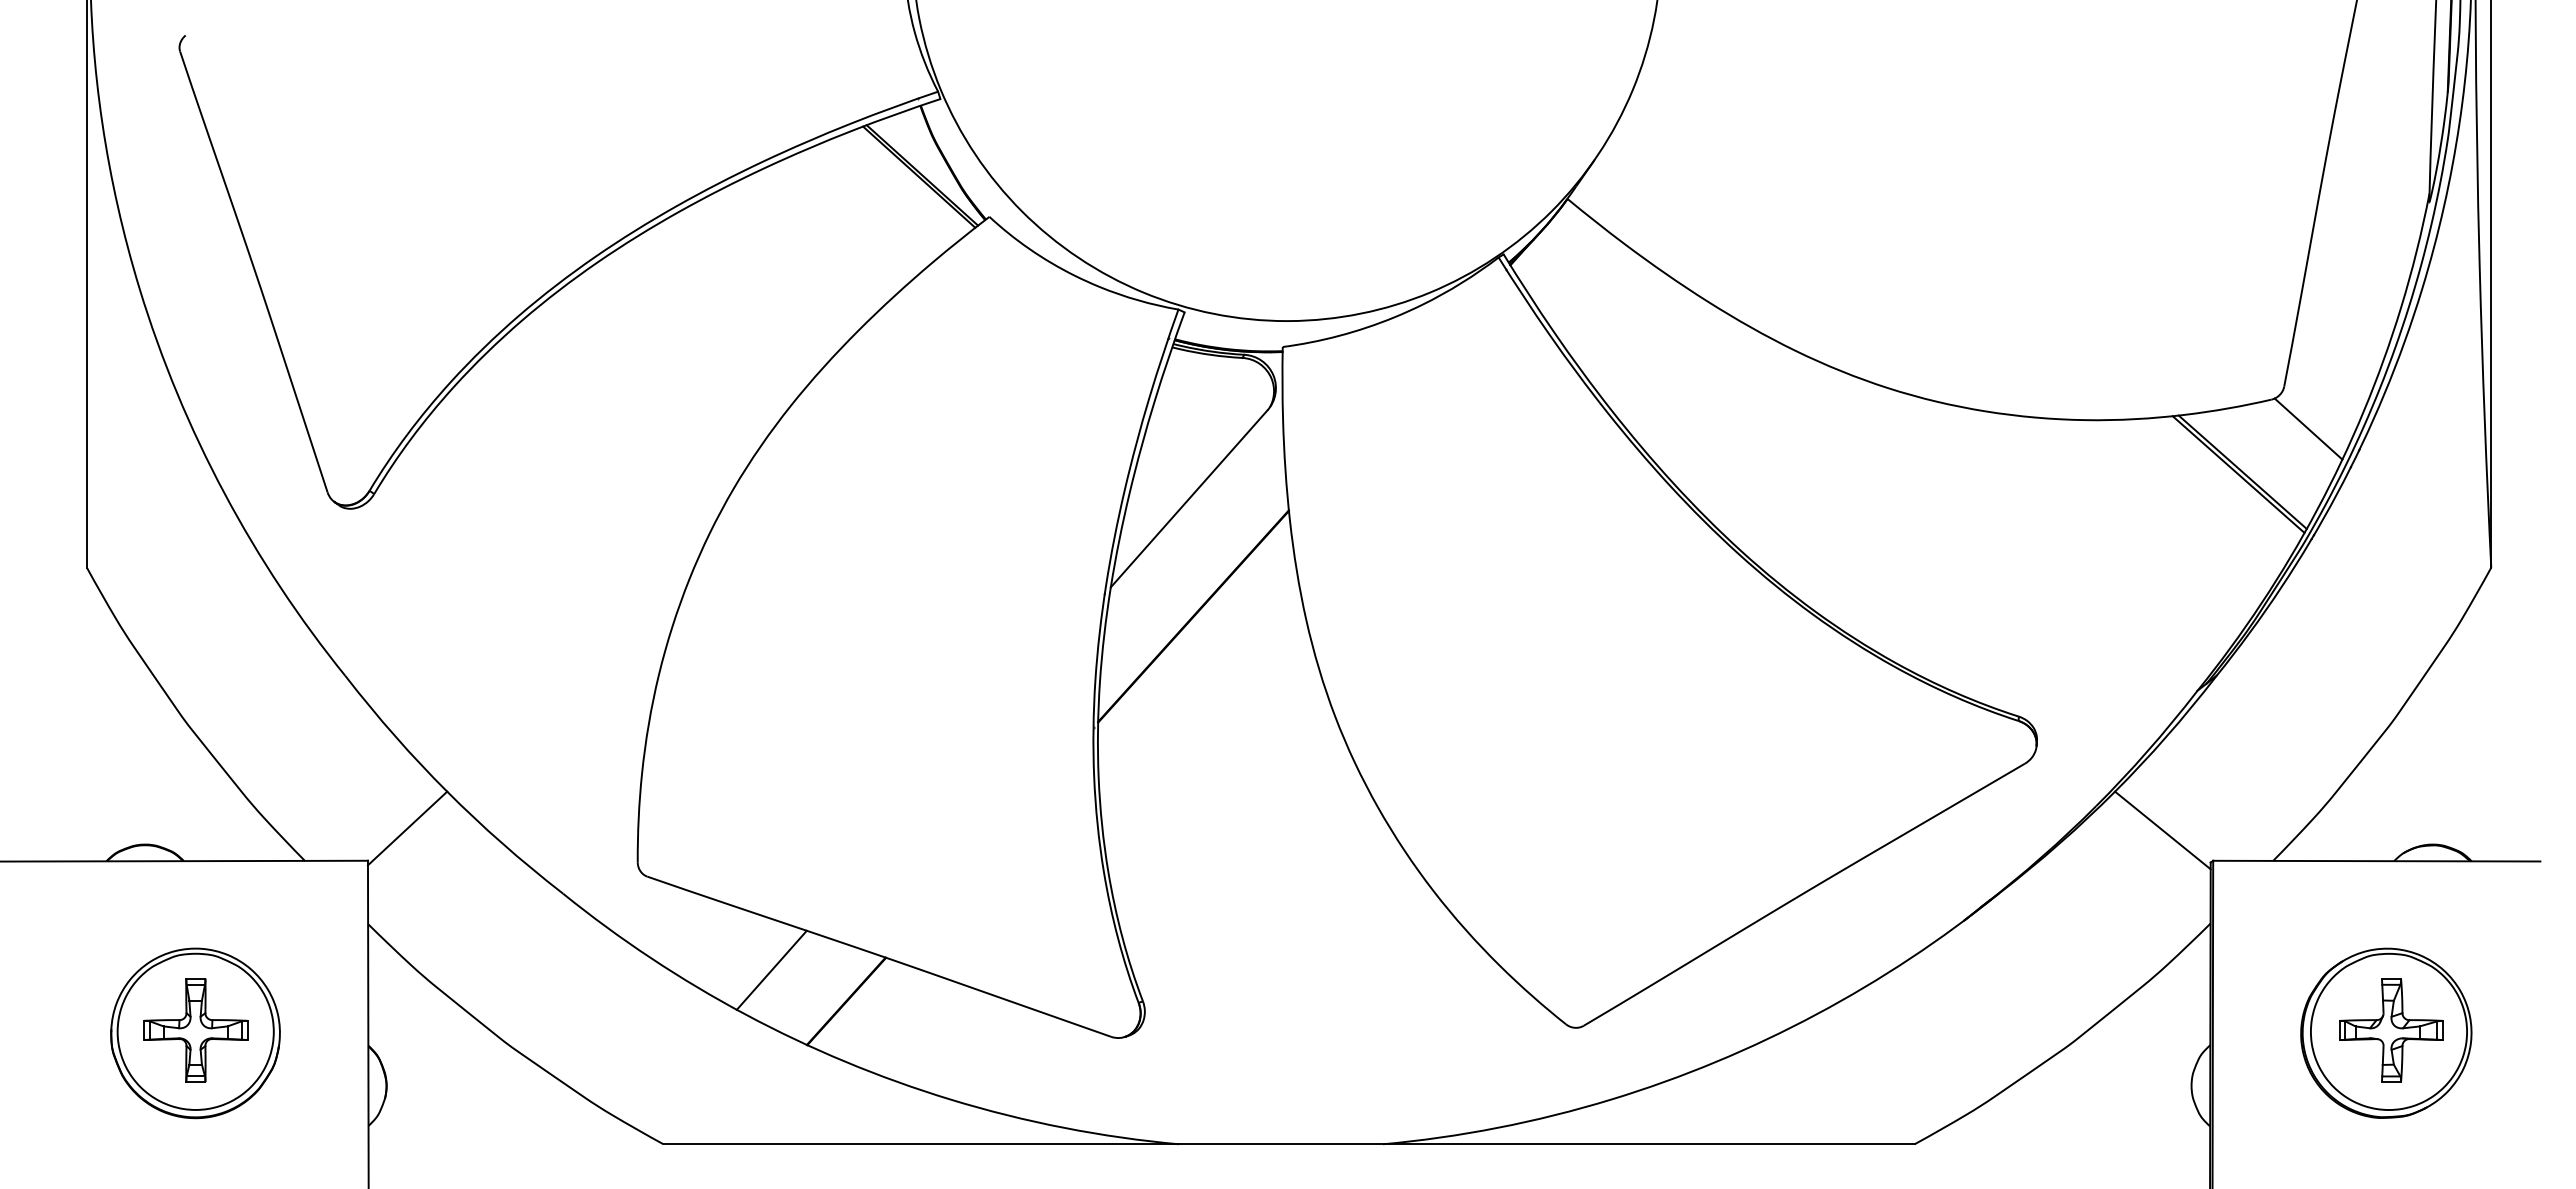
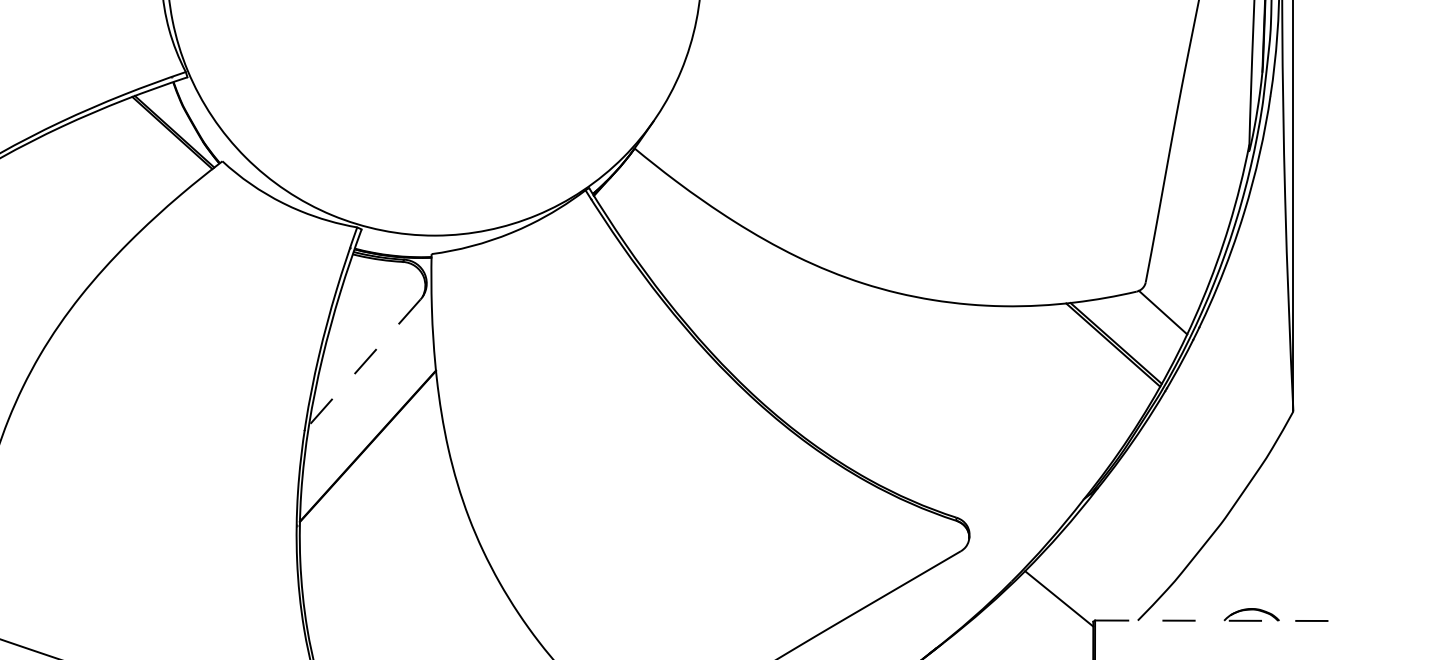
line: (1188, 499) -> (364, 362), solid -> dashed
line: (2376, 861) -> (1211, 621), solid -> dashed

